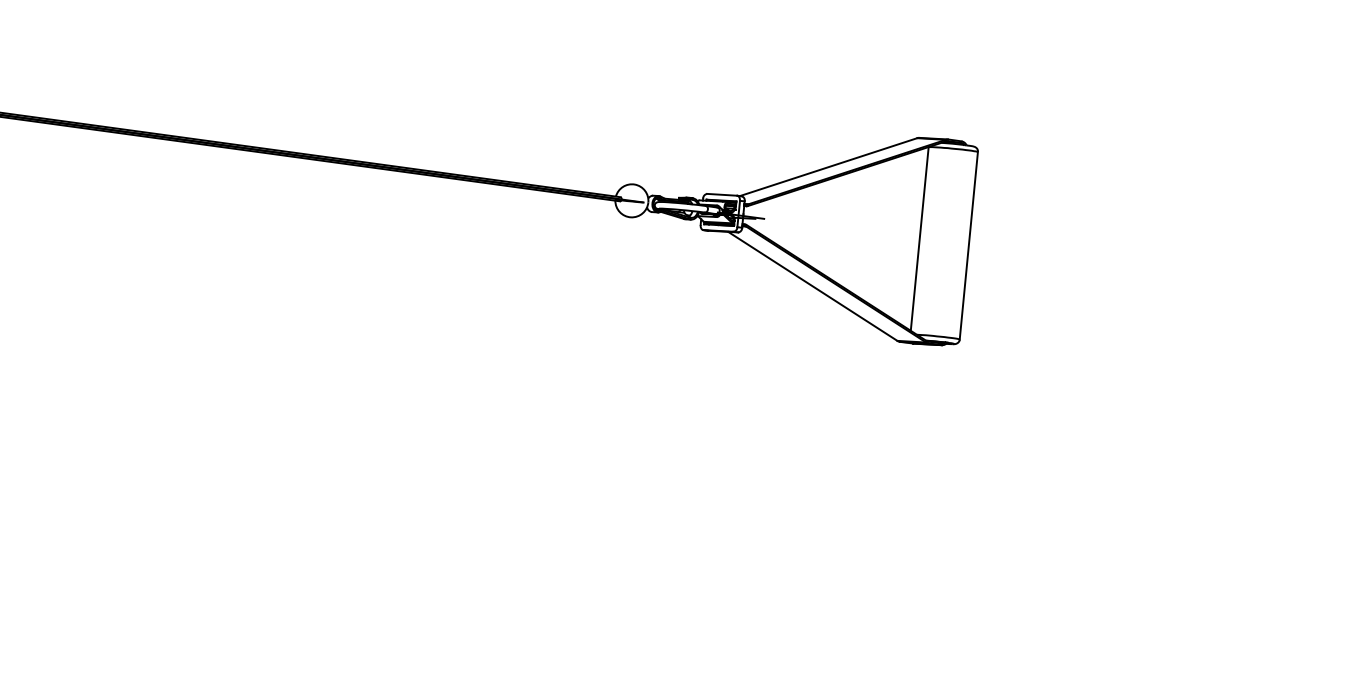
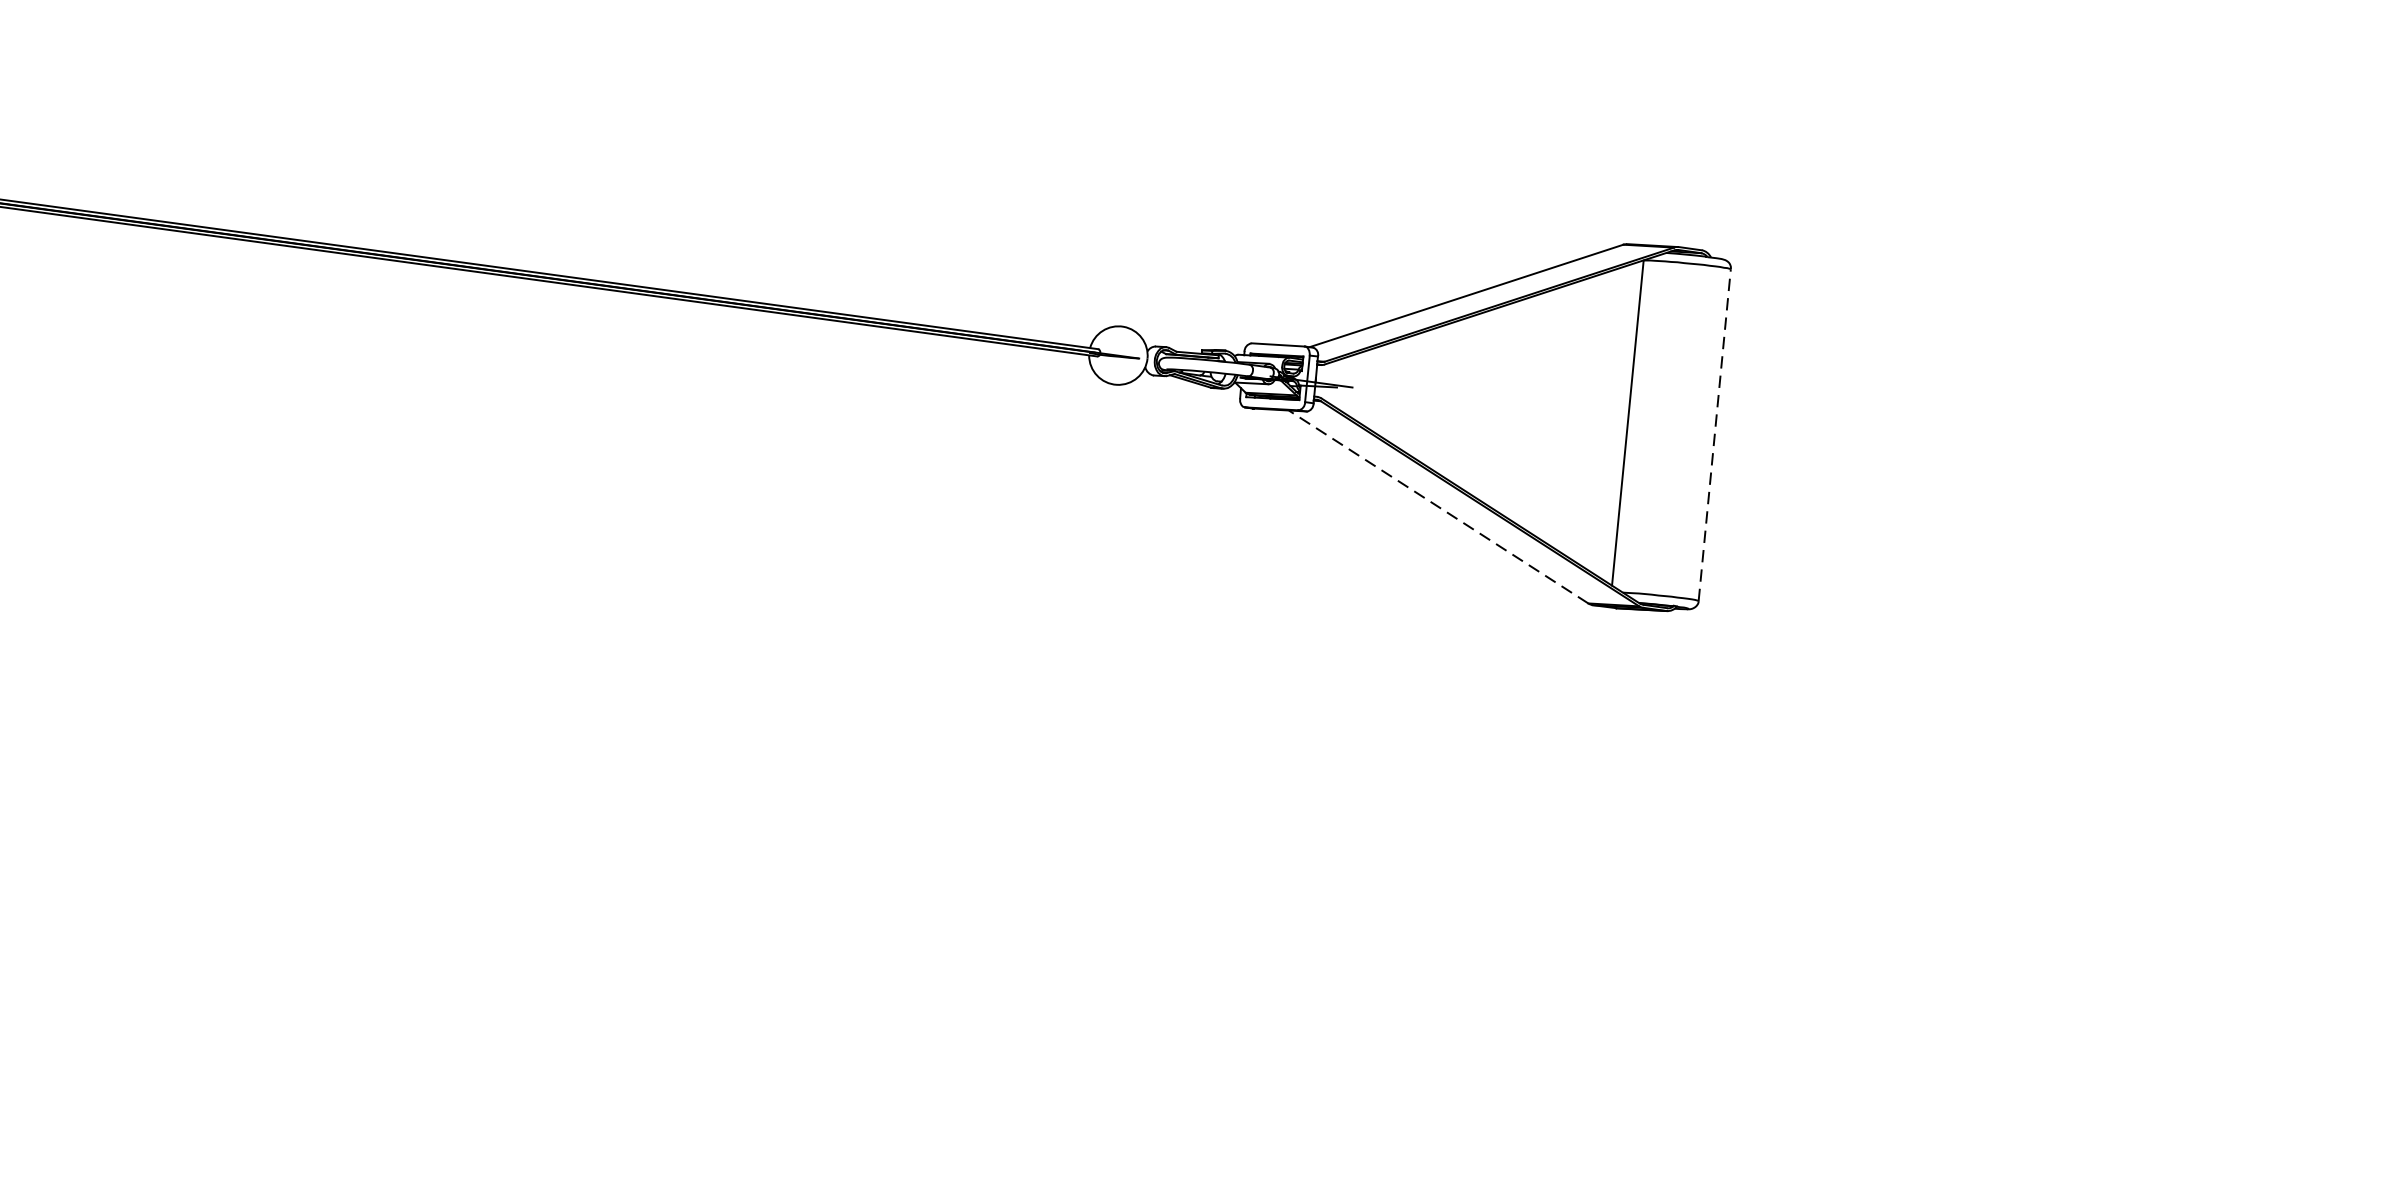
line: (968, 245) -> (1714, 434), solid -> dashed
line: (812, 286) -> (1438, 507), solid -> dashed

